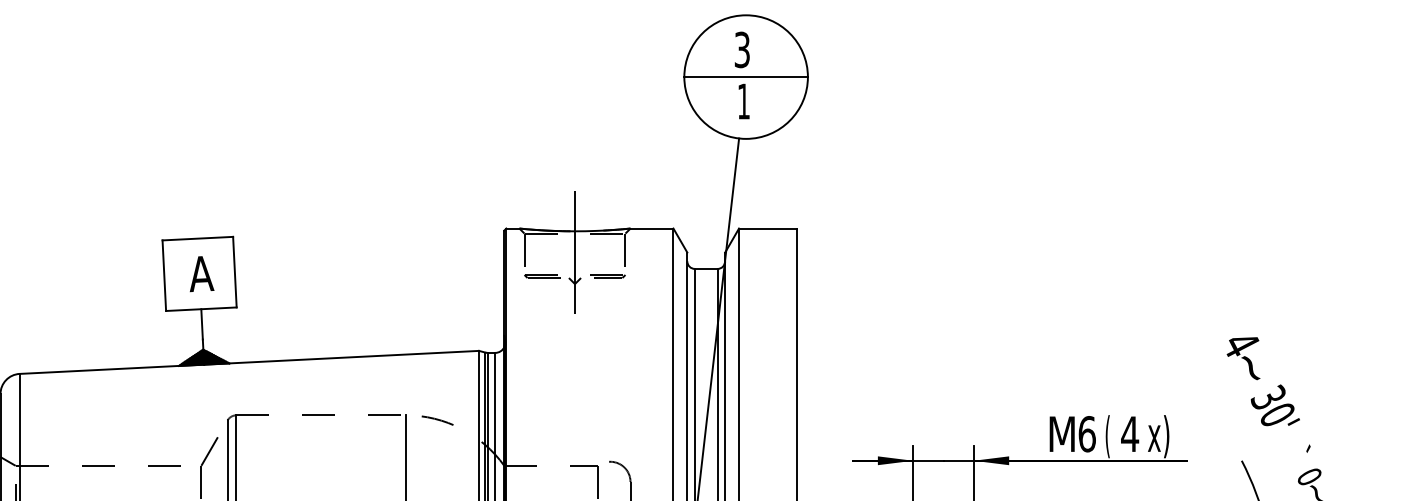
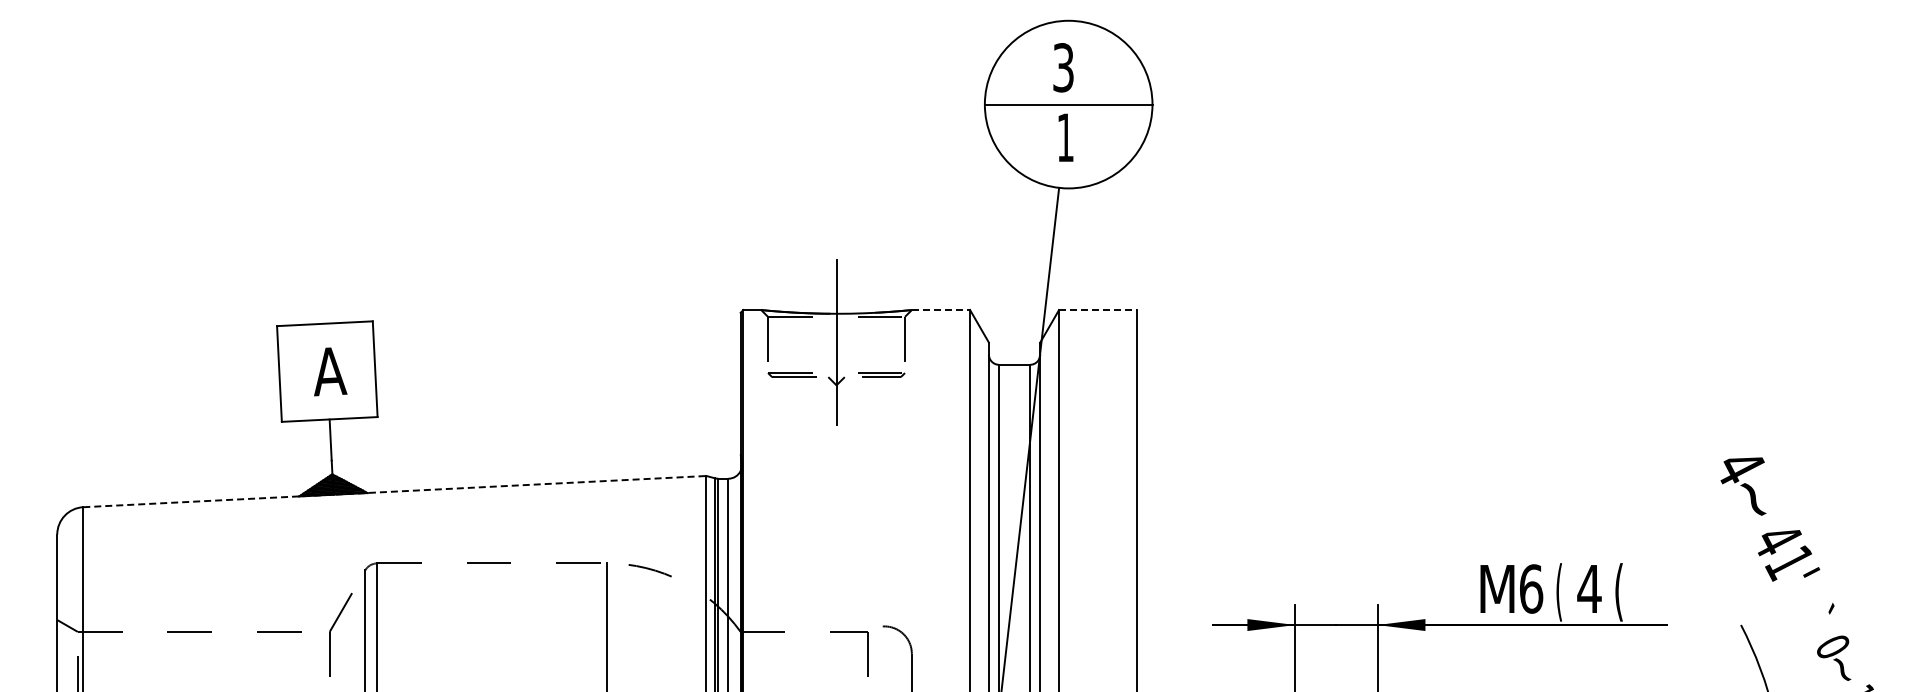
line: (652, 228) -> (941, 310), solid -> dashed
line: (768, 228) -> (1098, 310), solid -> dashed
line: (249, 362) -> (394, 491), solid -> dashed
text: (1272, 406) -> (1782, 551), 30' -> 41'
text: (1158, 436) -> (1627, 592), x) -> (

